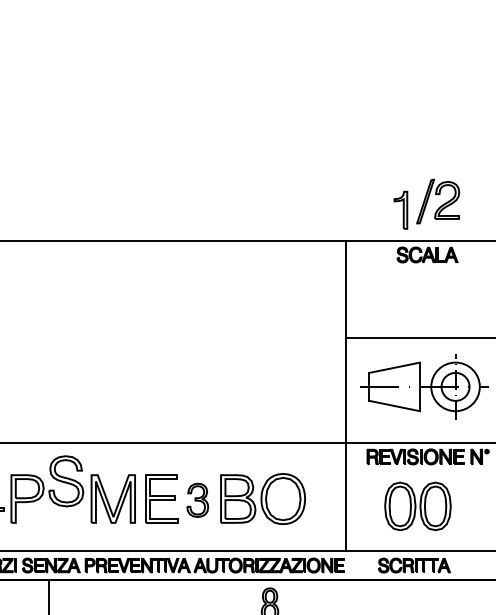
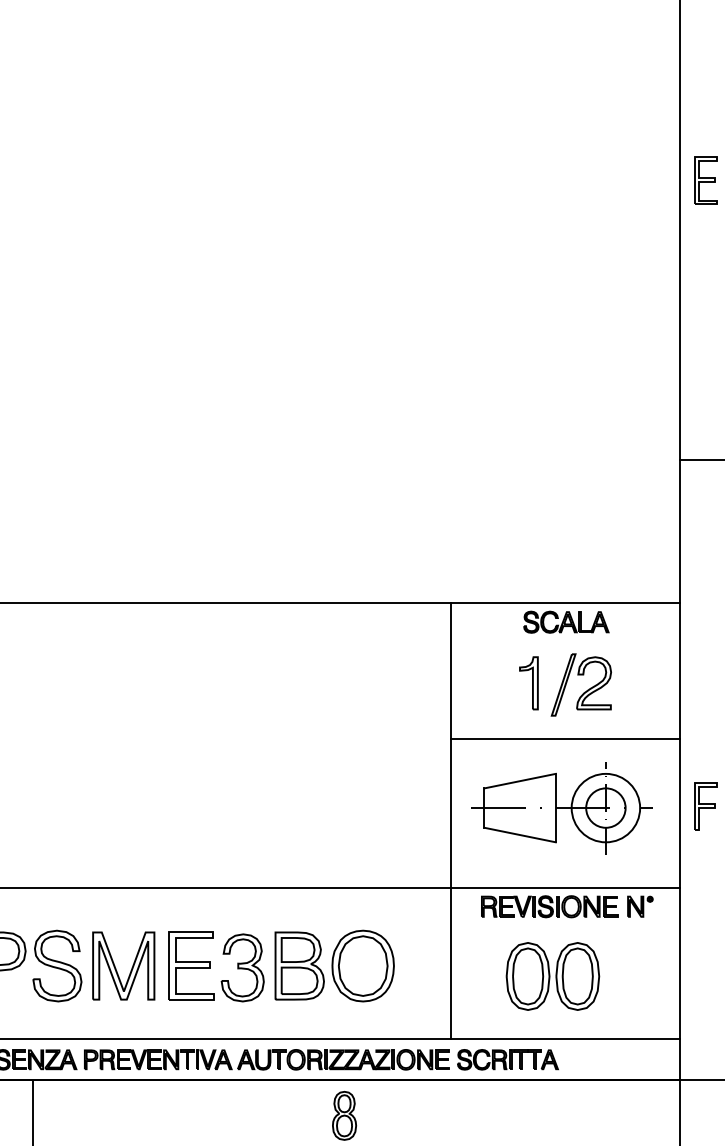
part: (441, 205) -> (586, 690), moved
part: (400, 210) -> (528, 683), moved
part: (66, 480) -> (57, 965), moved
part: (197, 500) -> (242, 967), size x1.43
part: (414, 565) -> (507, 1059), moved

